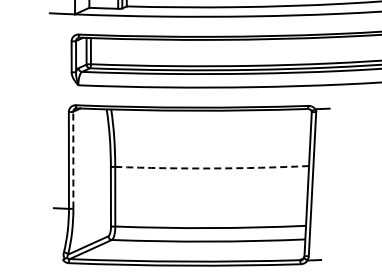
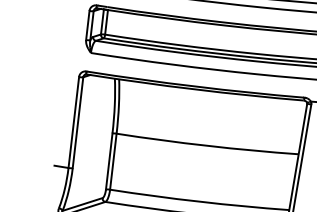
line: (73, 159) -> (78, 122), dashed -> solid
arc: (212, 168) -> (207, 145), dashed -> solid

